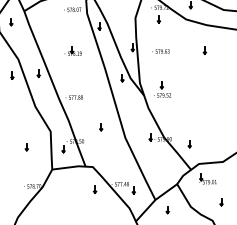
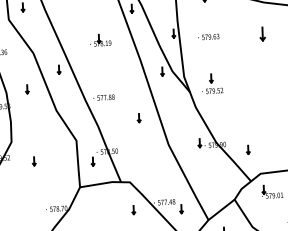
part: (204, 50) -> (262, 33), size x1.6
part: (12, 75) -> (27, 89), moved
part: (101, 127) -> (139, 118), moved
part: (26, 147) -> (33, 161), moved

